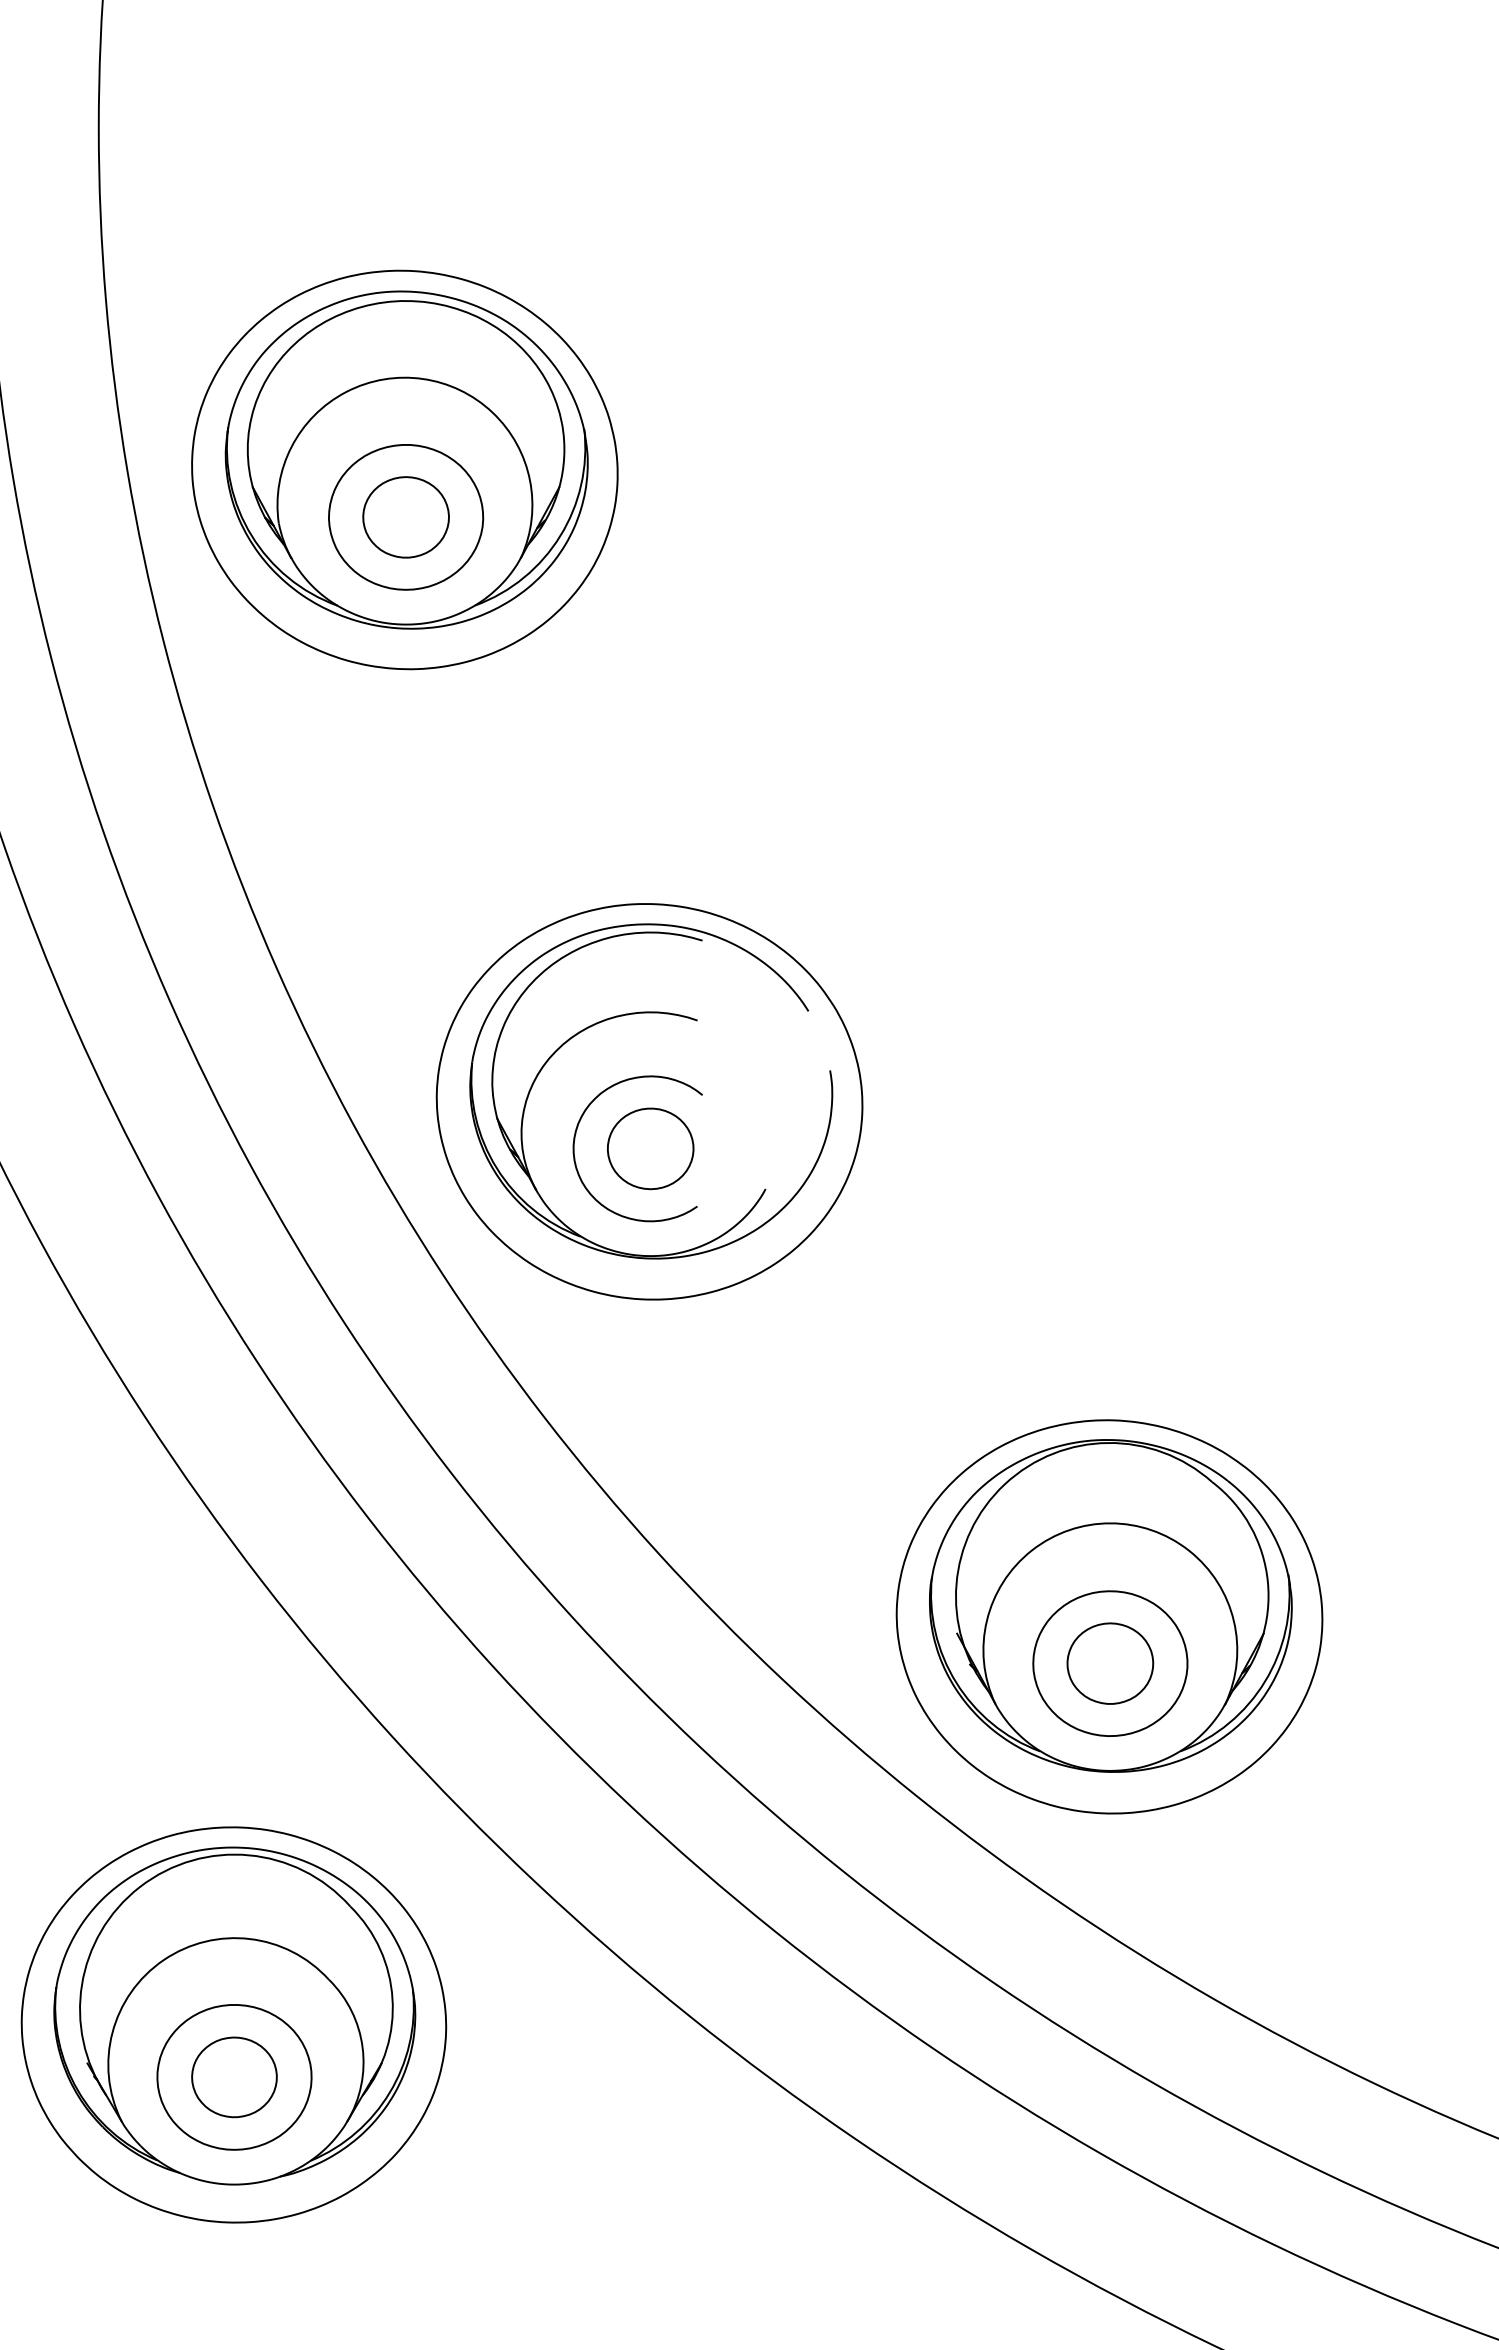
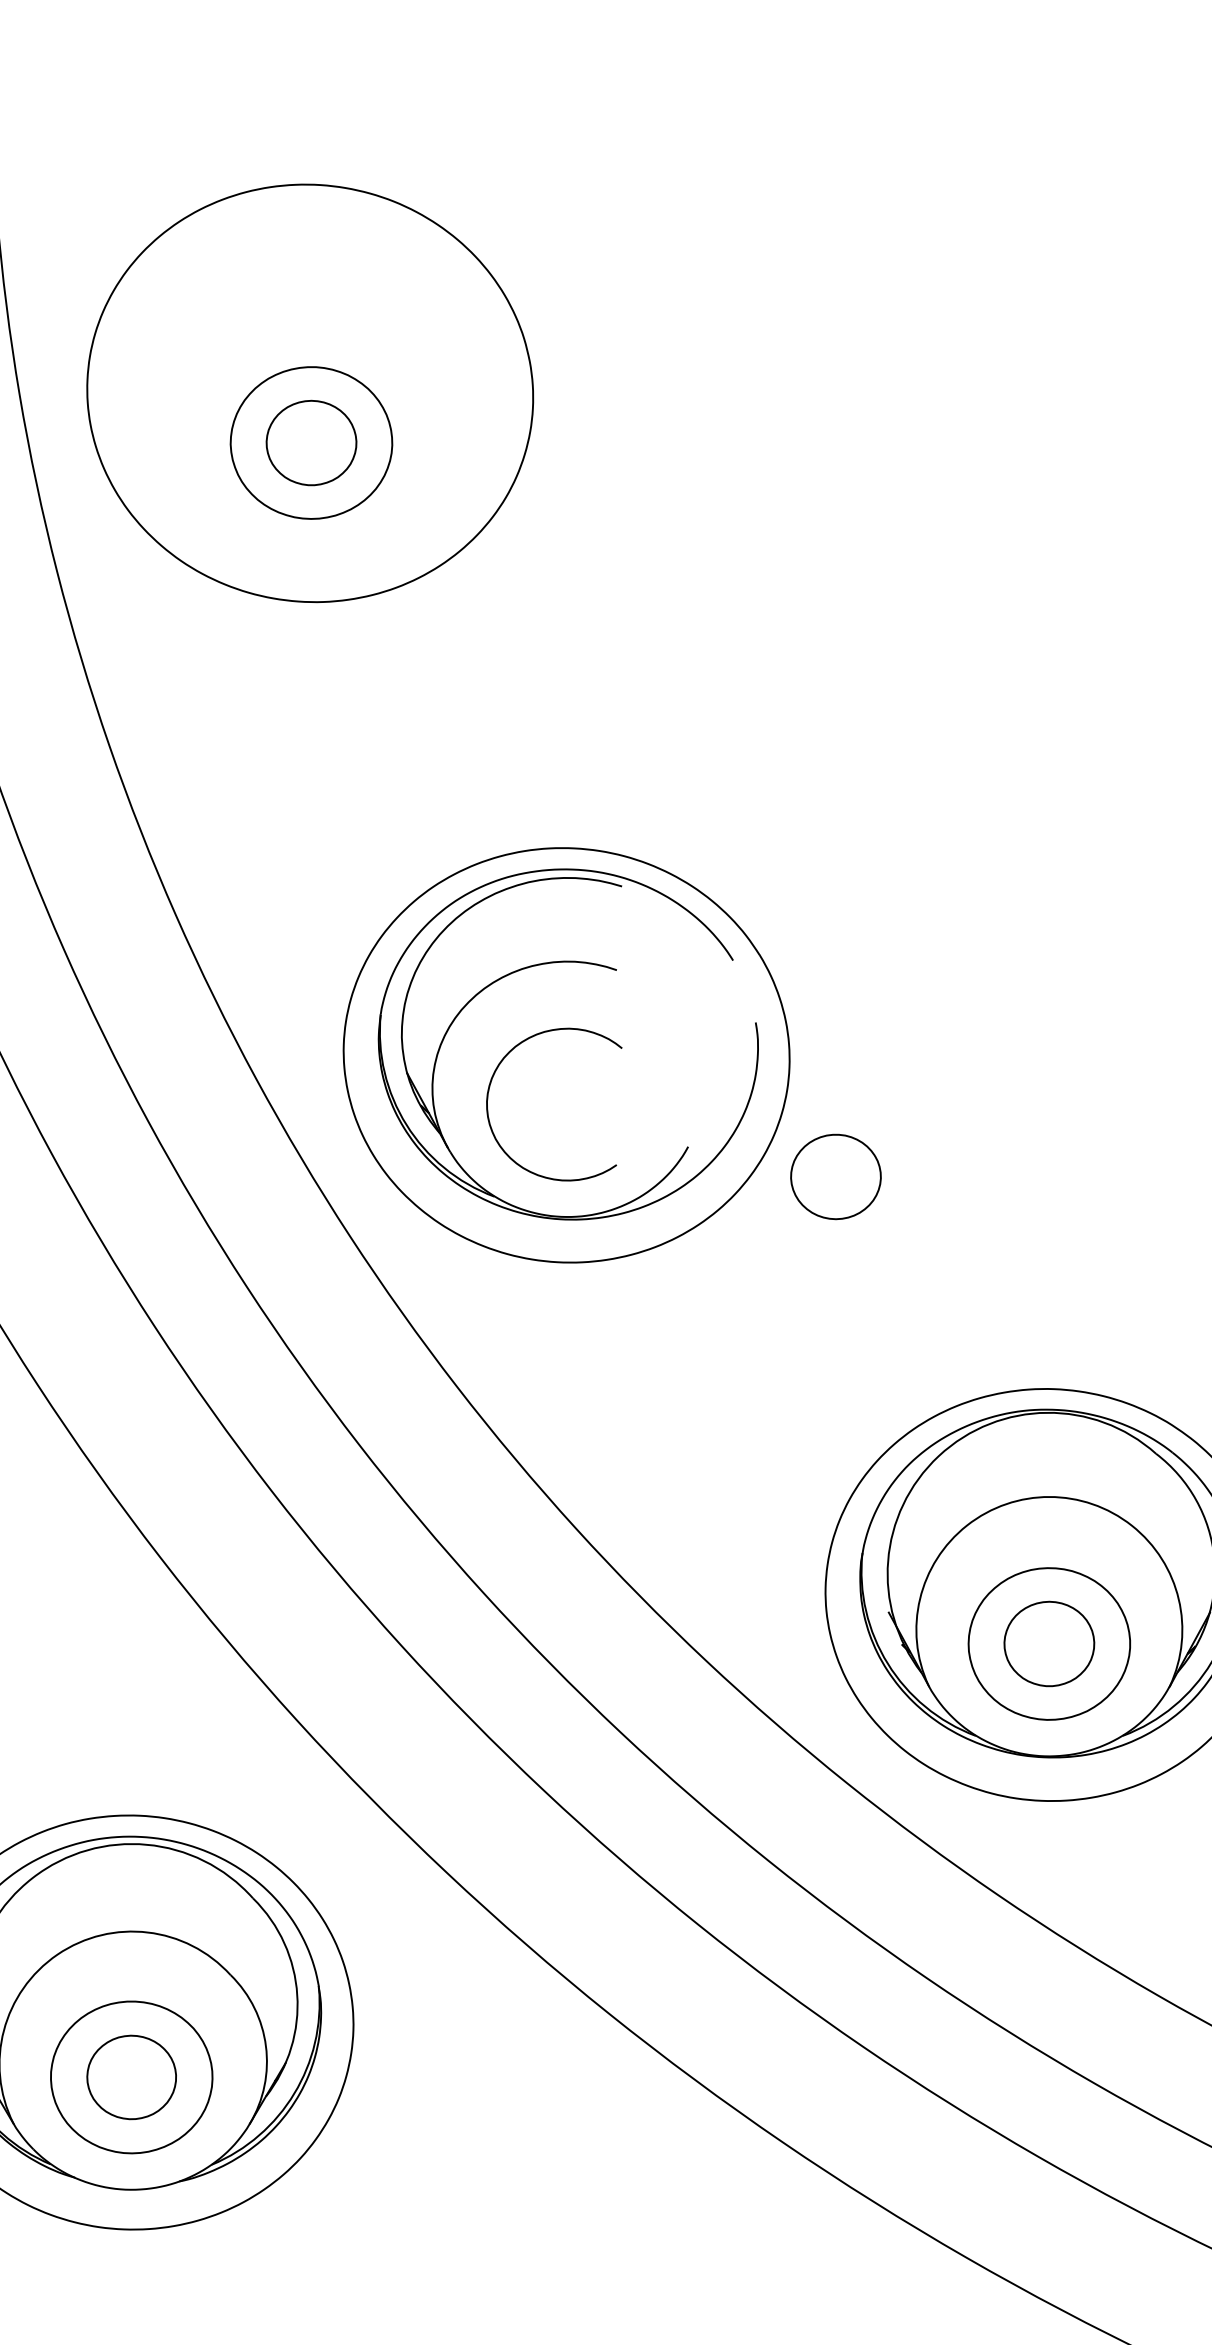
part: (406, 459) -> (311, 382), removed
part: (650, 1148) -> (835, 1176), moved

